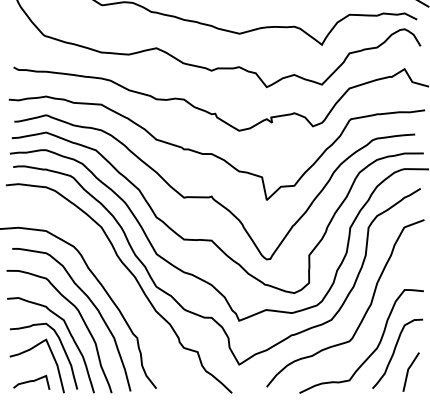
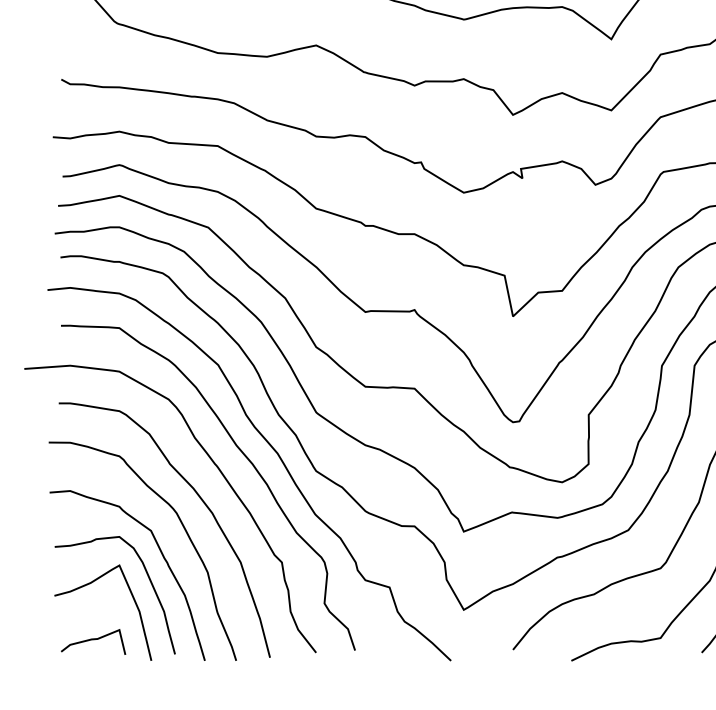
curve: (114, 277) -> (241, 454), added

